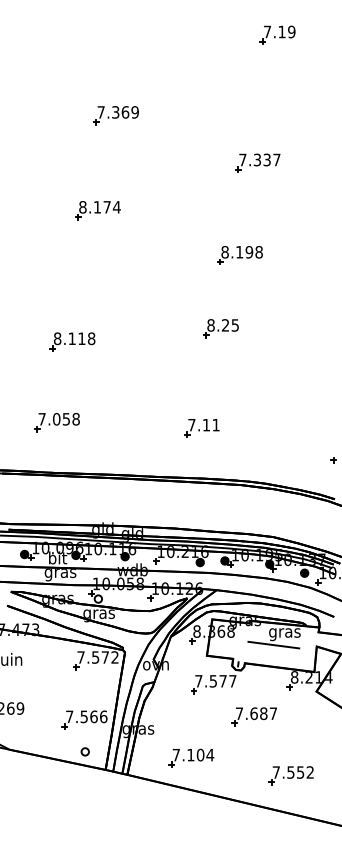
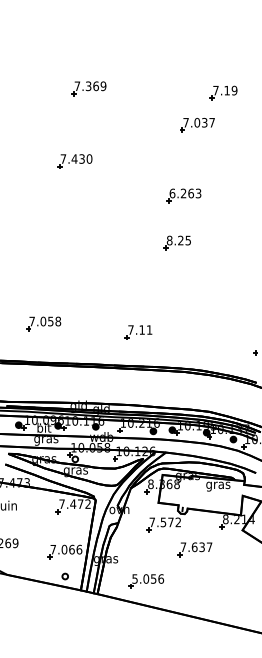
part: (277, 34) -> (223, 92), moved
text: (257, 159) -> (197, 122), 7.337 -> 7.037
text: (99, 206) -> (76, 158), 8.174 -> 7.430
text: (242, 252) -> (185, 193), 8.198 -> 6.263
part: (219, 327) -> (176, 242), moved
part: (71, 342) -> (54, 262), removed
part: (201, 428) -> (138, 332), moved
line: (273, 644) -> (209, 494), removed
text: (95, 656) -> (73, 503), 7.572 -> 7.472
text: (231, 681) -> (177, 522), 7.577 -> 7.572
text: (262, 712) -> (201, 546), 7.687 -> 7.637
text: (84, 716) -> (64, 549), 7.566 -> 7.066
text: (192, 754) -> (147, 578), 7.104 -> 5.056
part: (290, 775) -> (222, 594), removed

